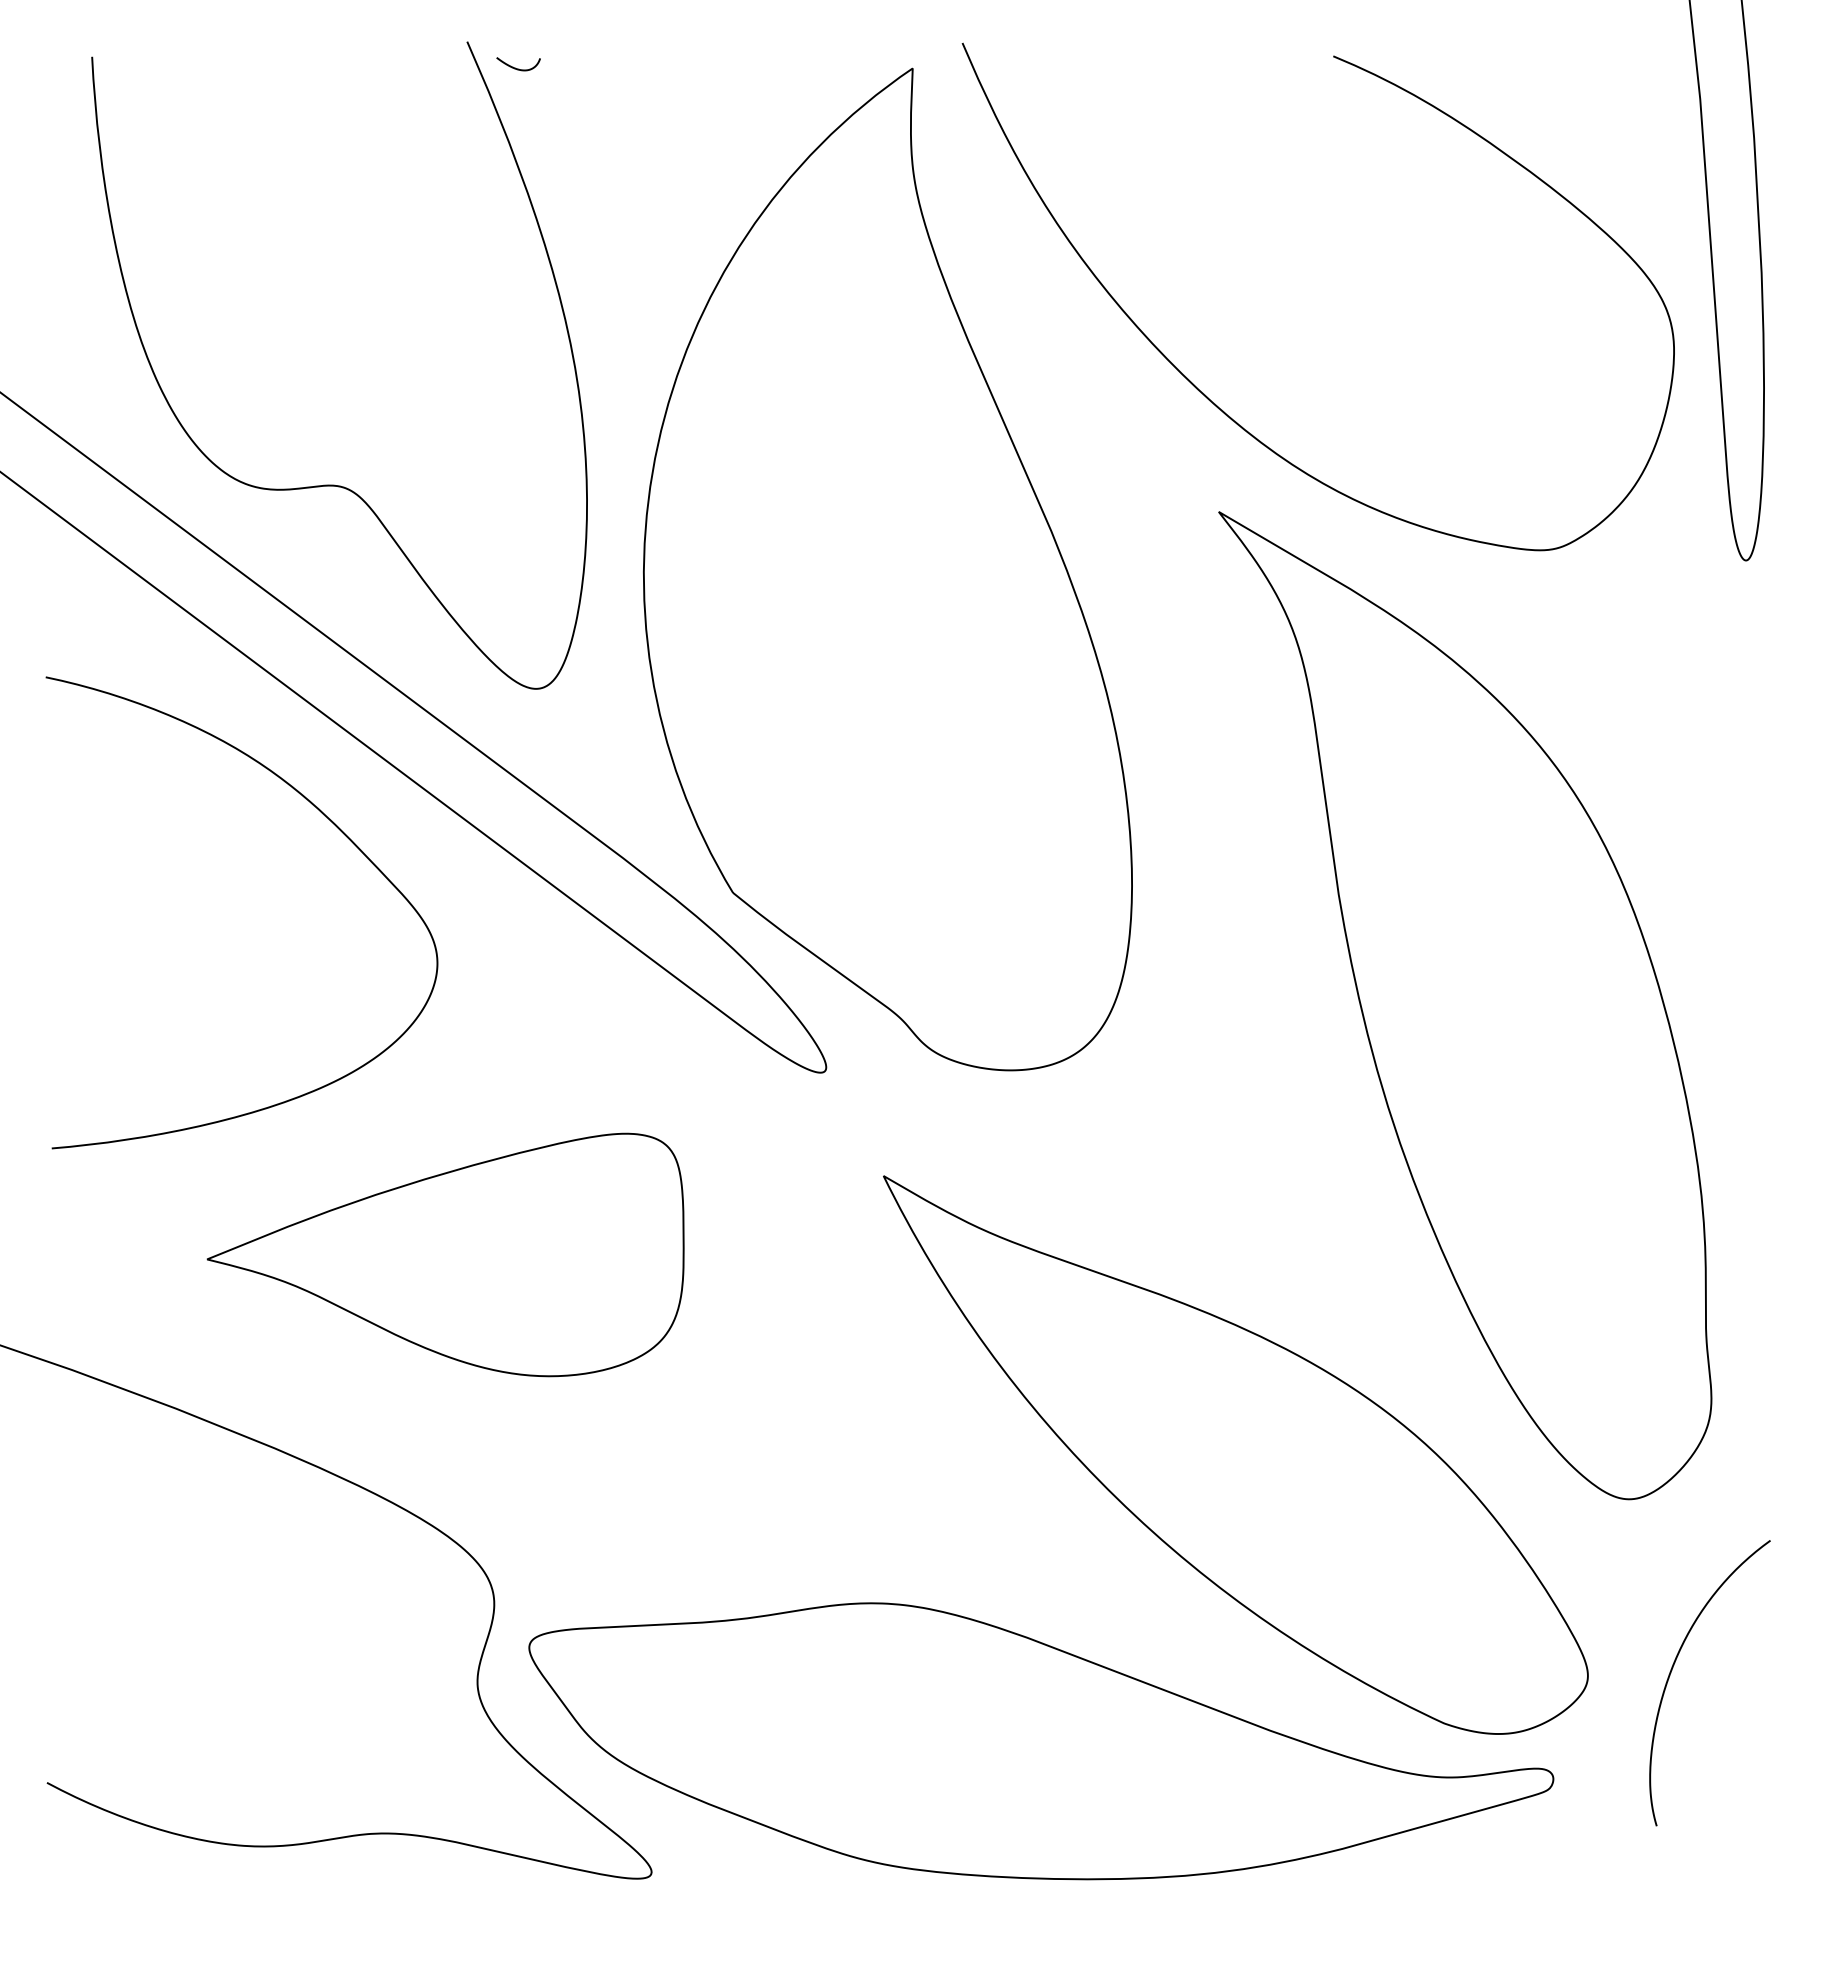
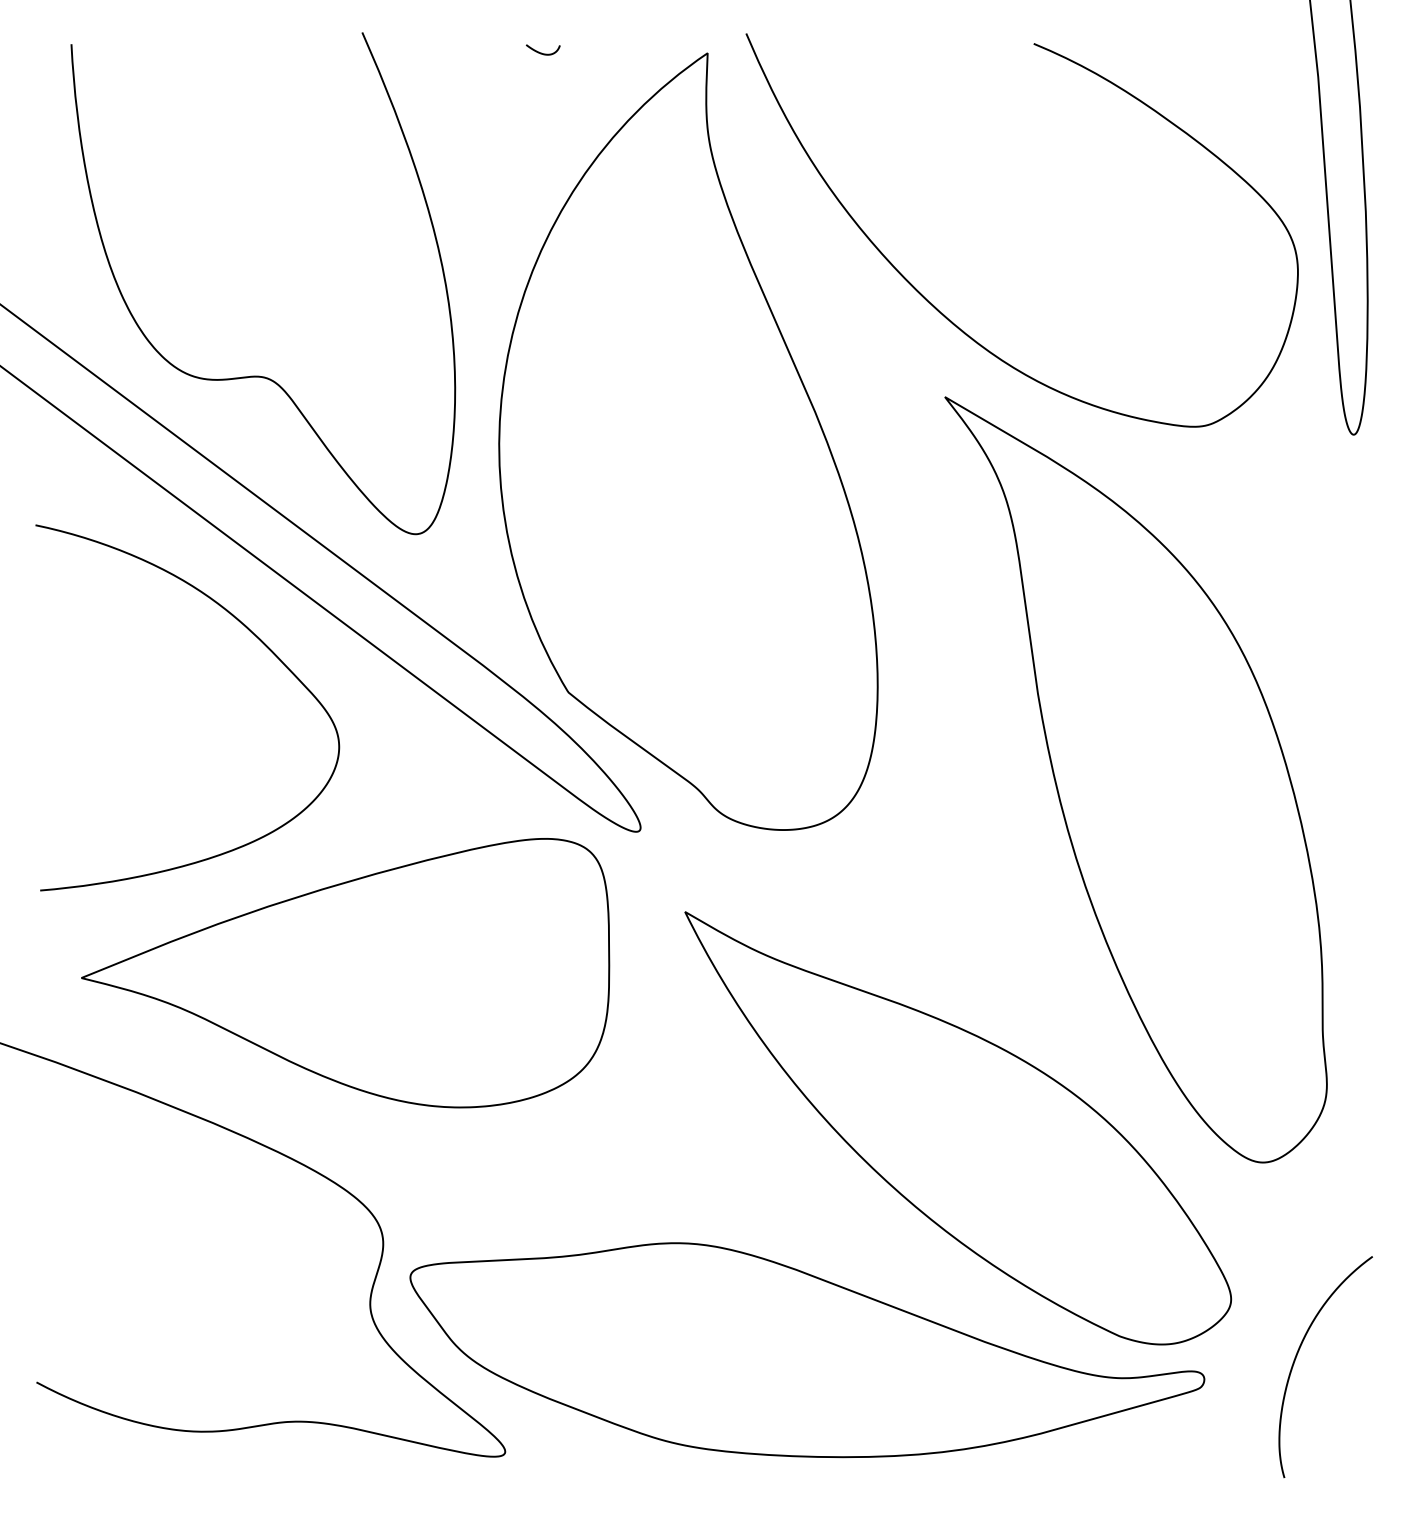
curve: (518, 68) -> (543, 53), moved
part: (445, 1254) -> (345, 972), size x1.43
curve: (1672, 1670) -> (1296, 1357), moved

